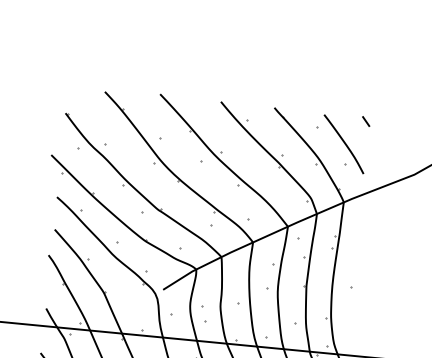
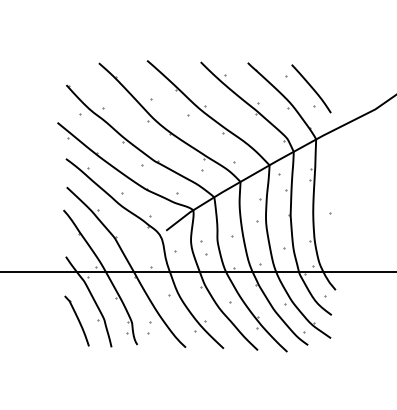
line: (365, 120) -> (328, 66), removed

